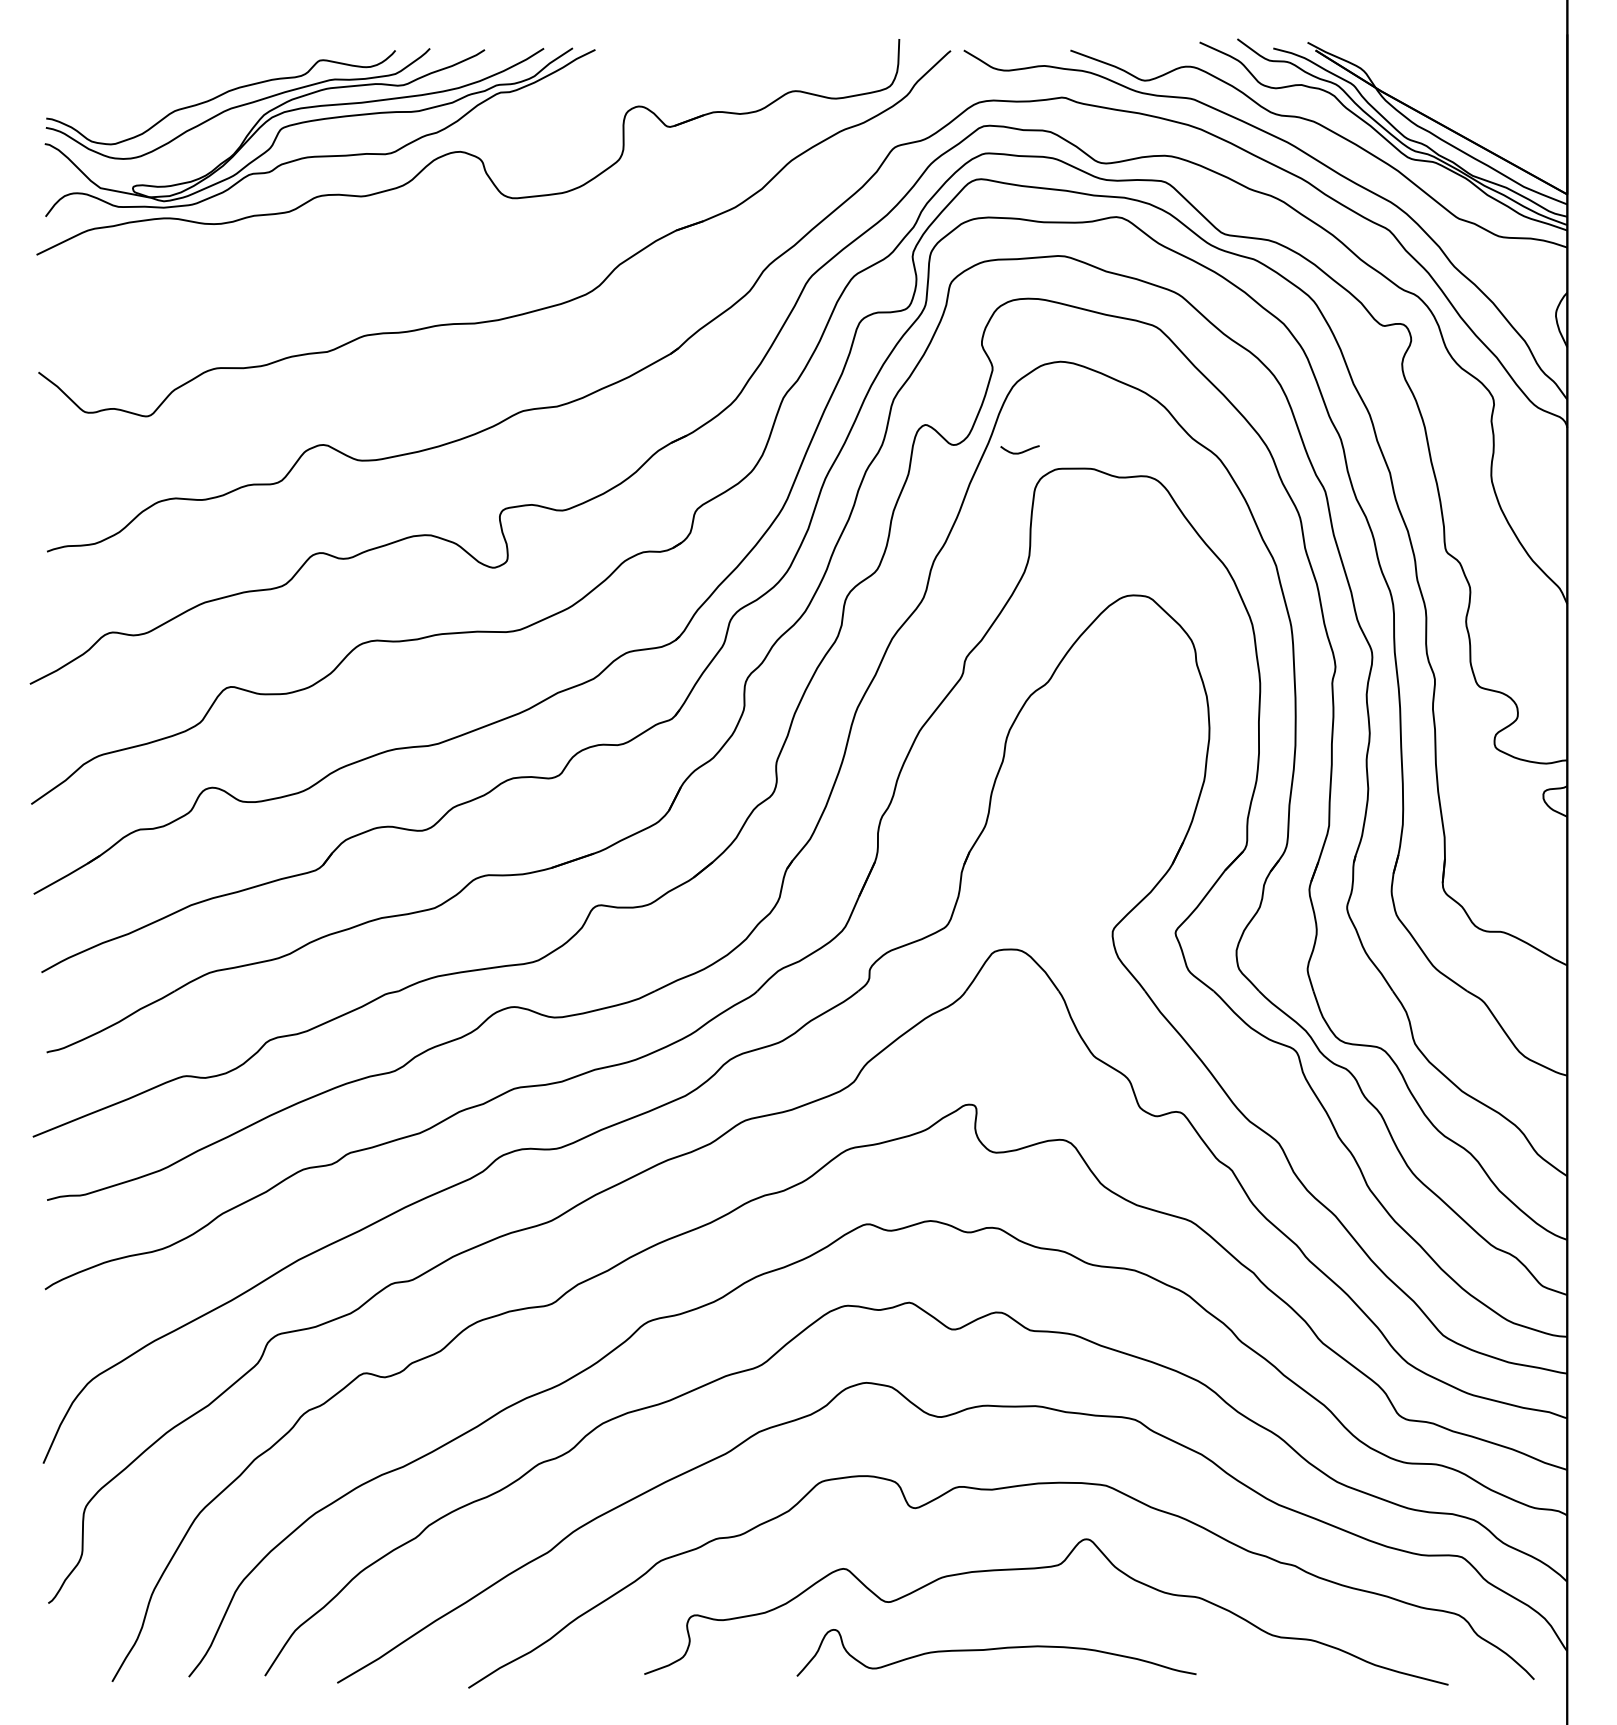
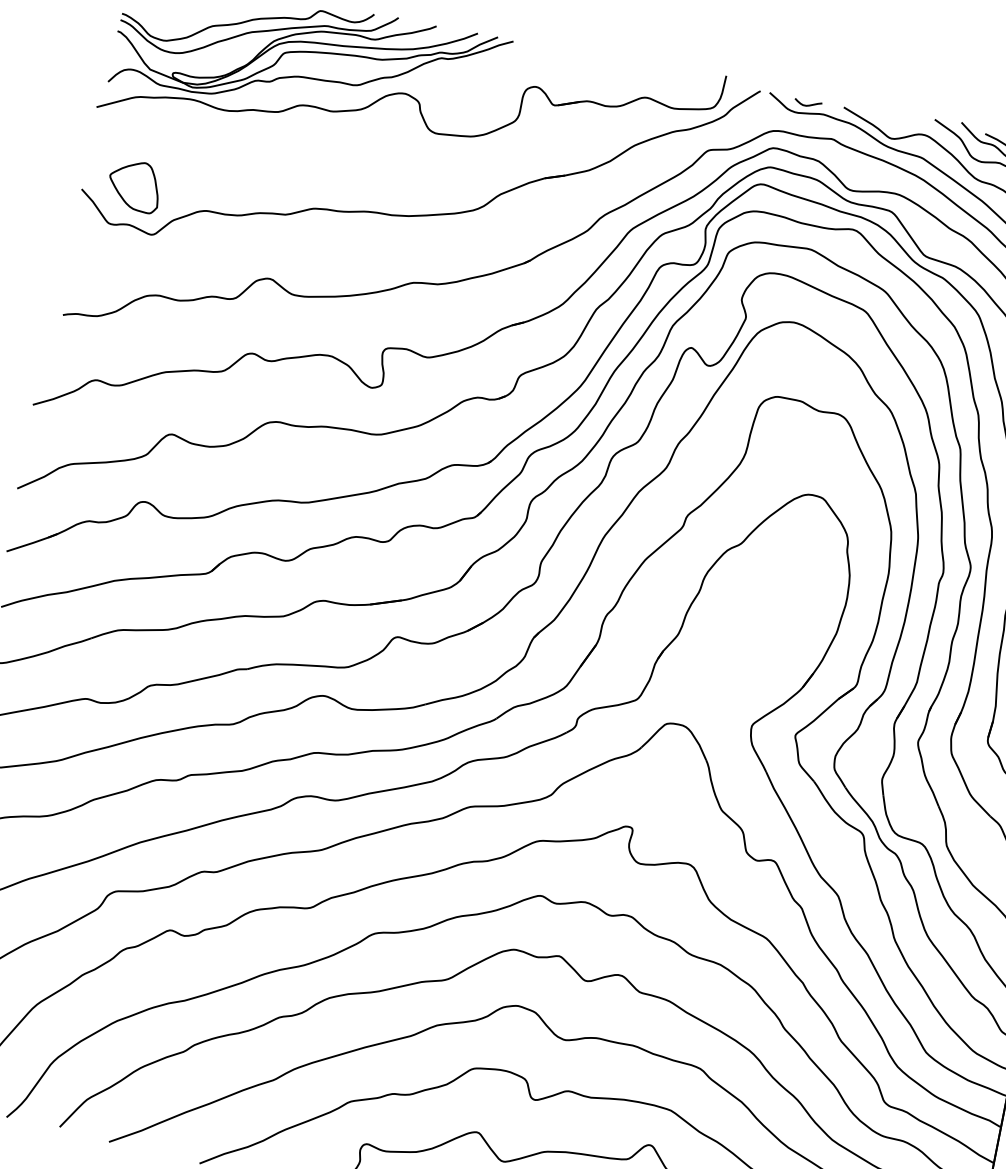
part: (110, 353) -> (134, 185), added
curve: (1021, 451) -> (808, 104), moved

